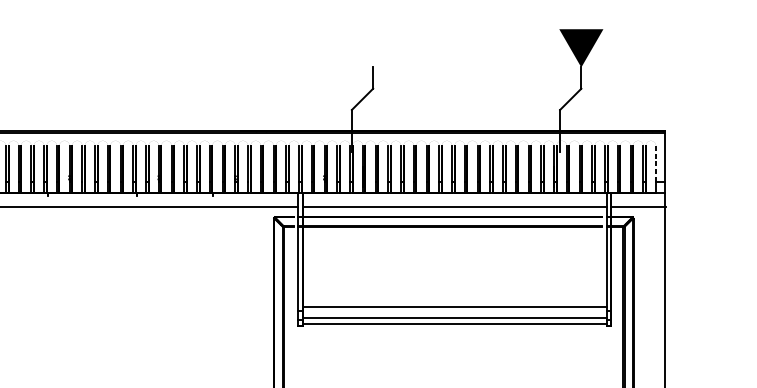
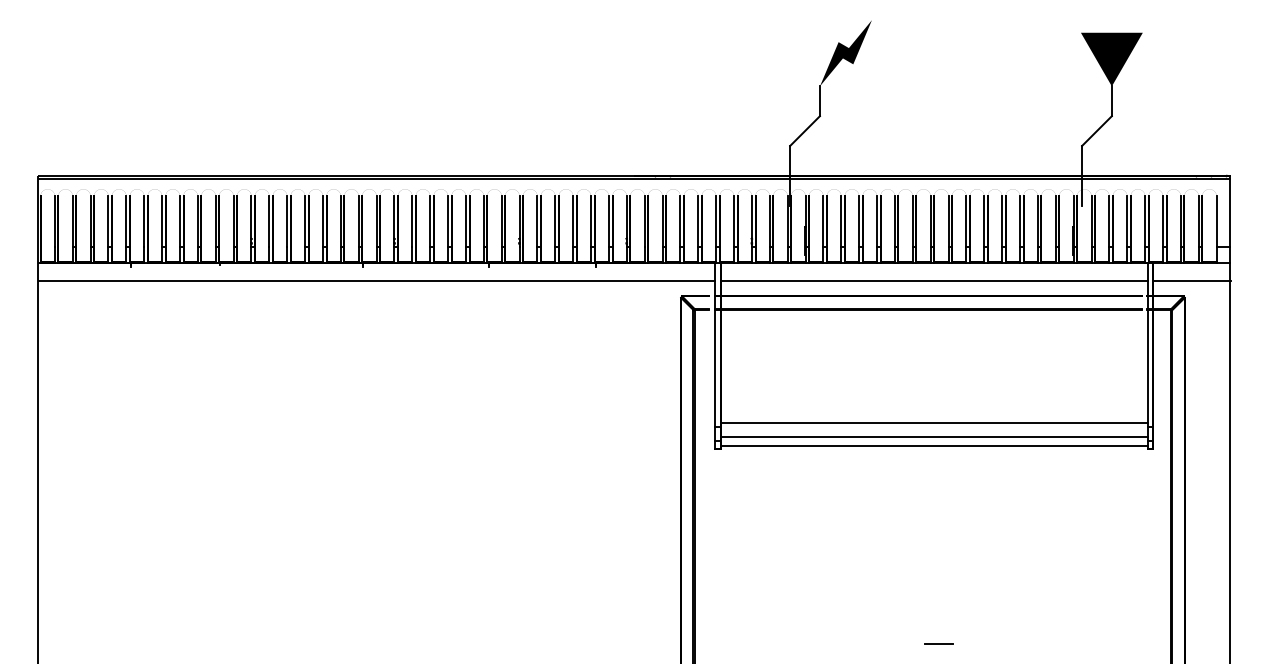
fill: (391, 44) -> (845, 53), added
line: (655, 163) -> (1216, 221), dashed -> solid

